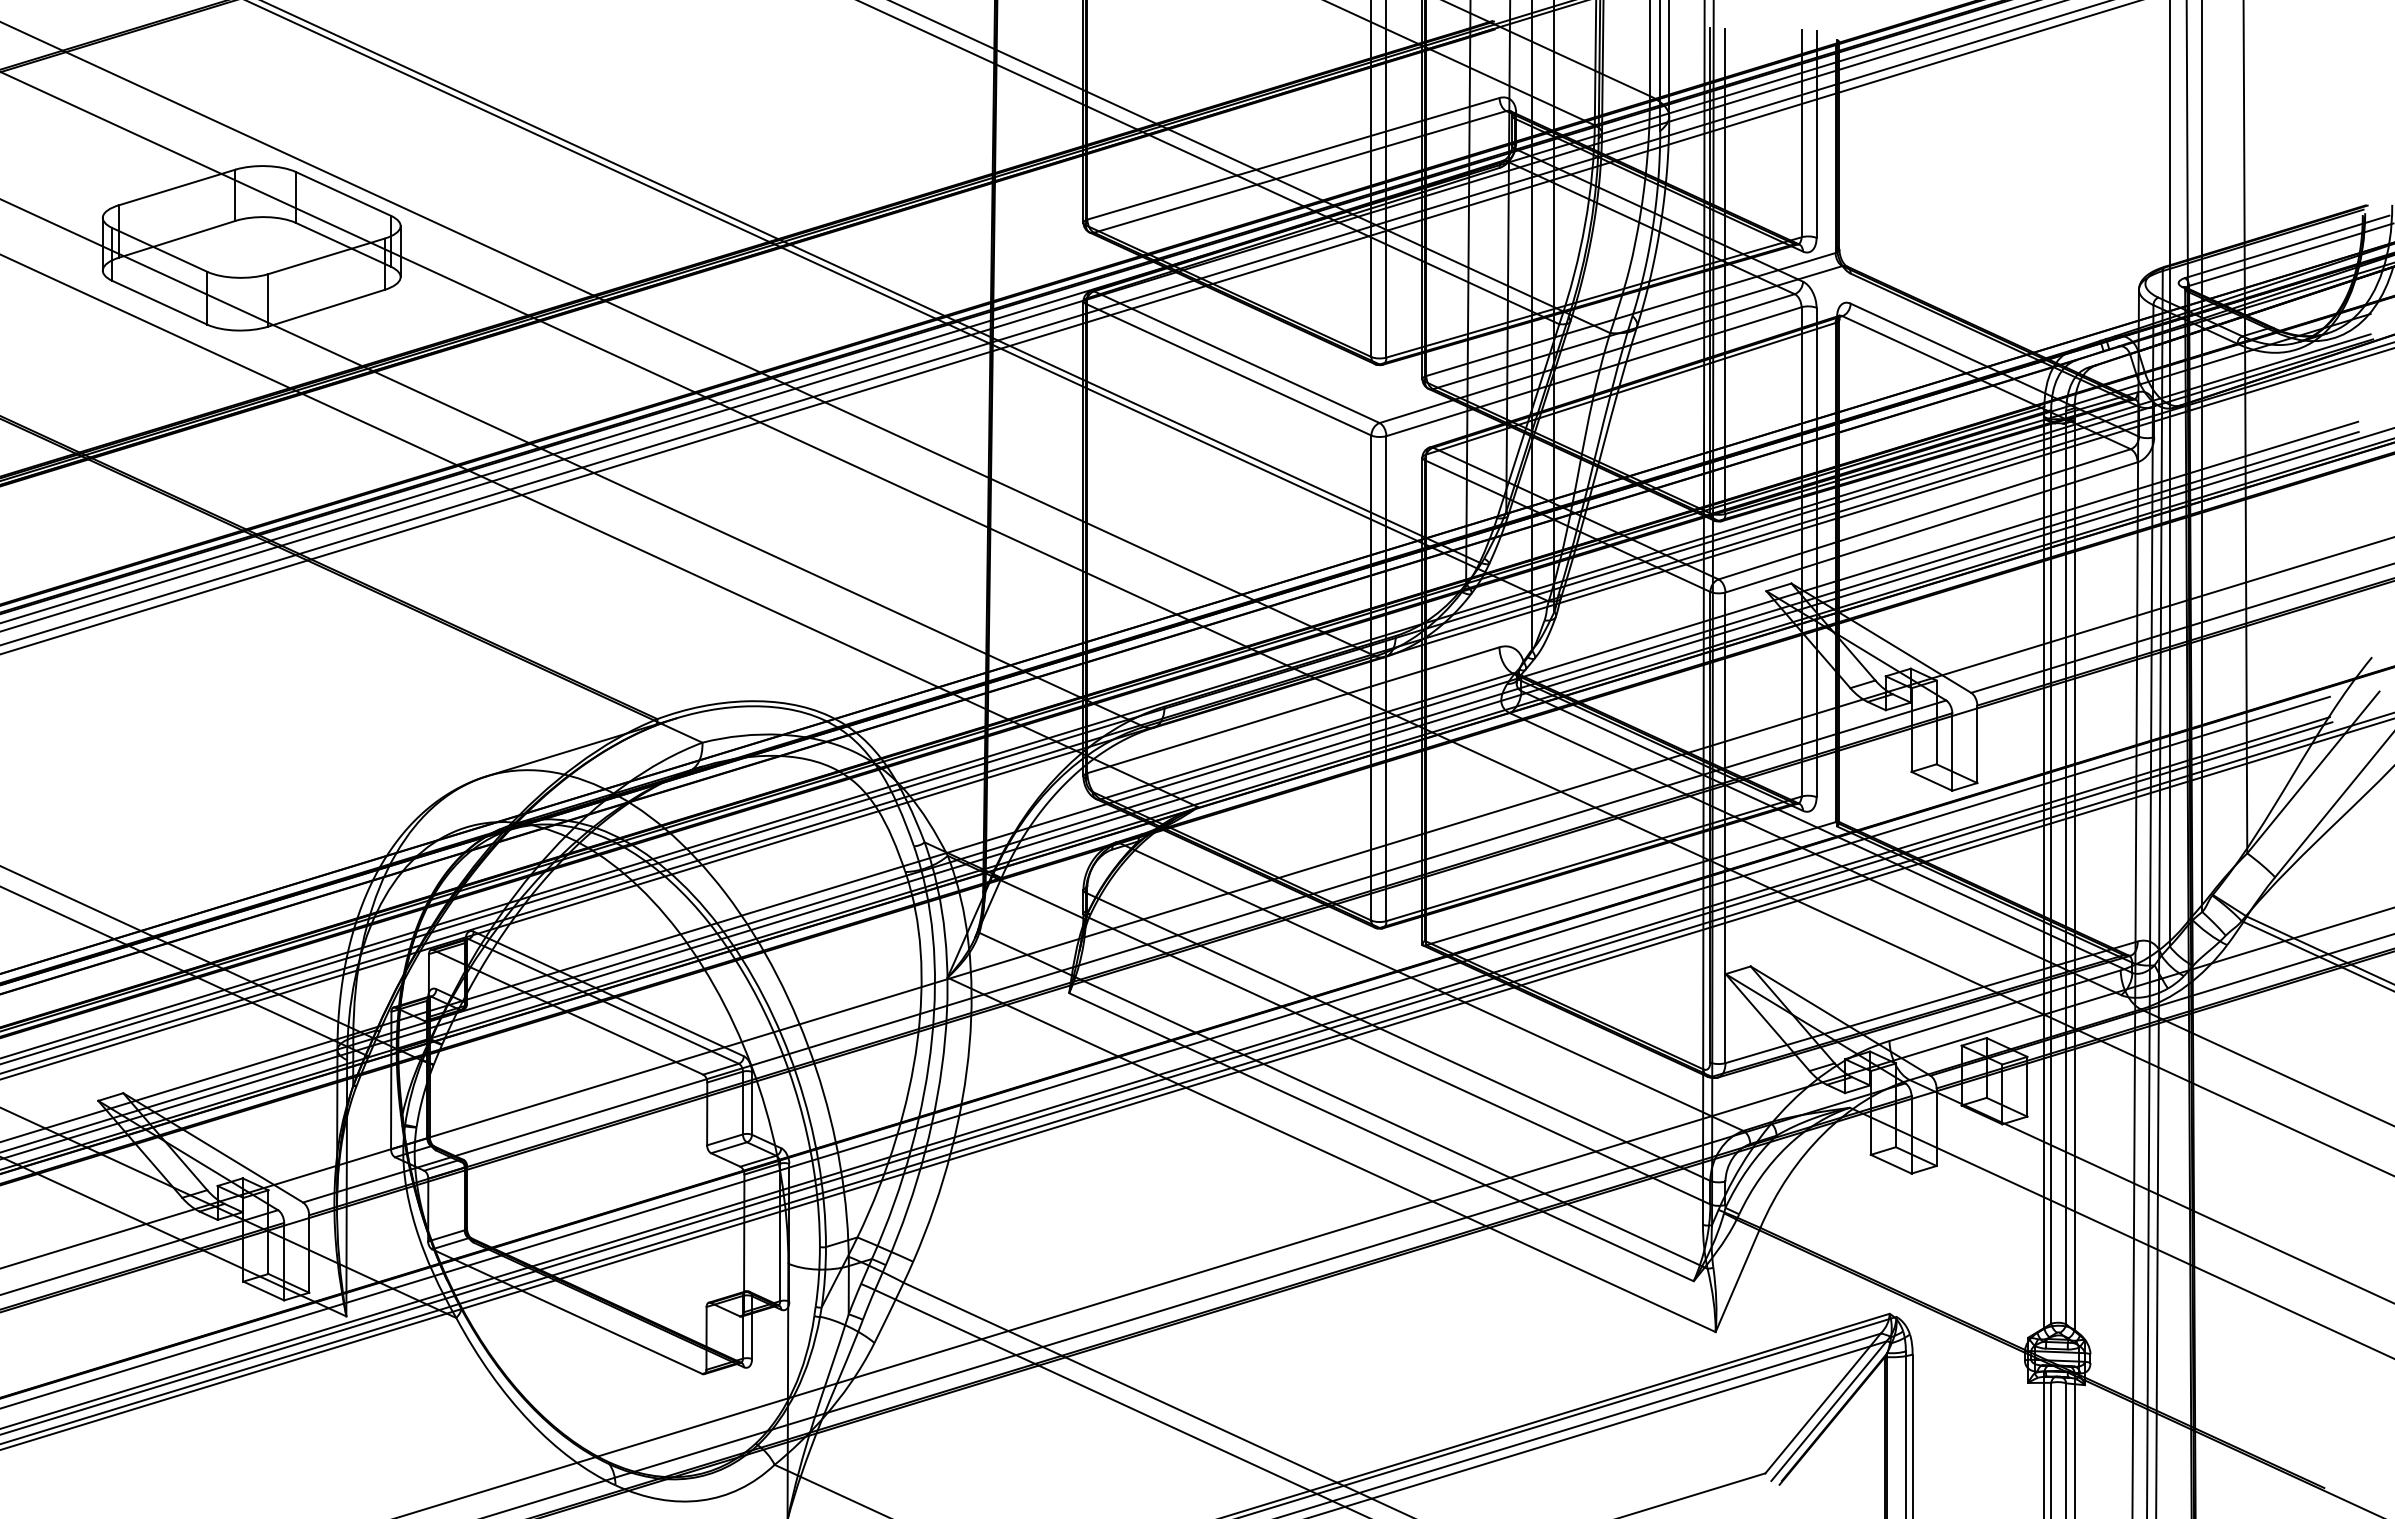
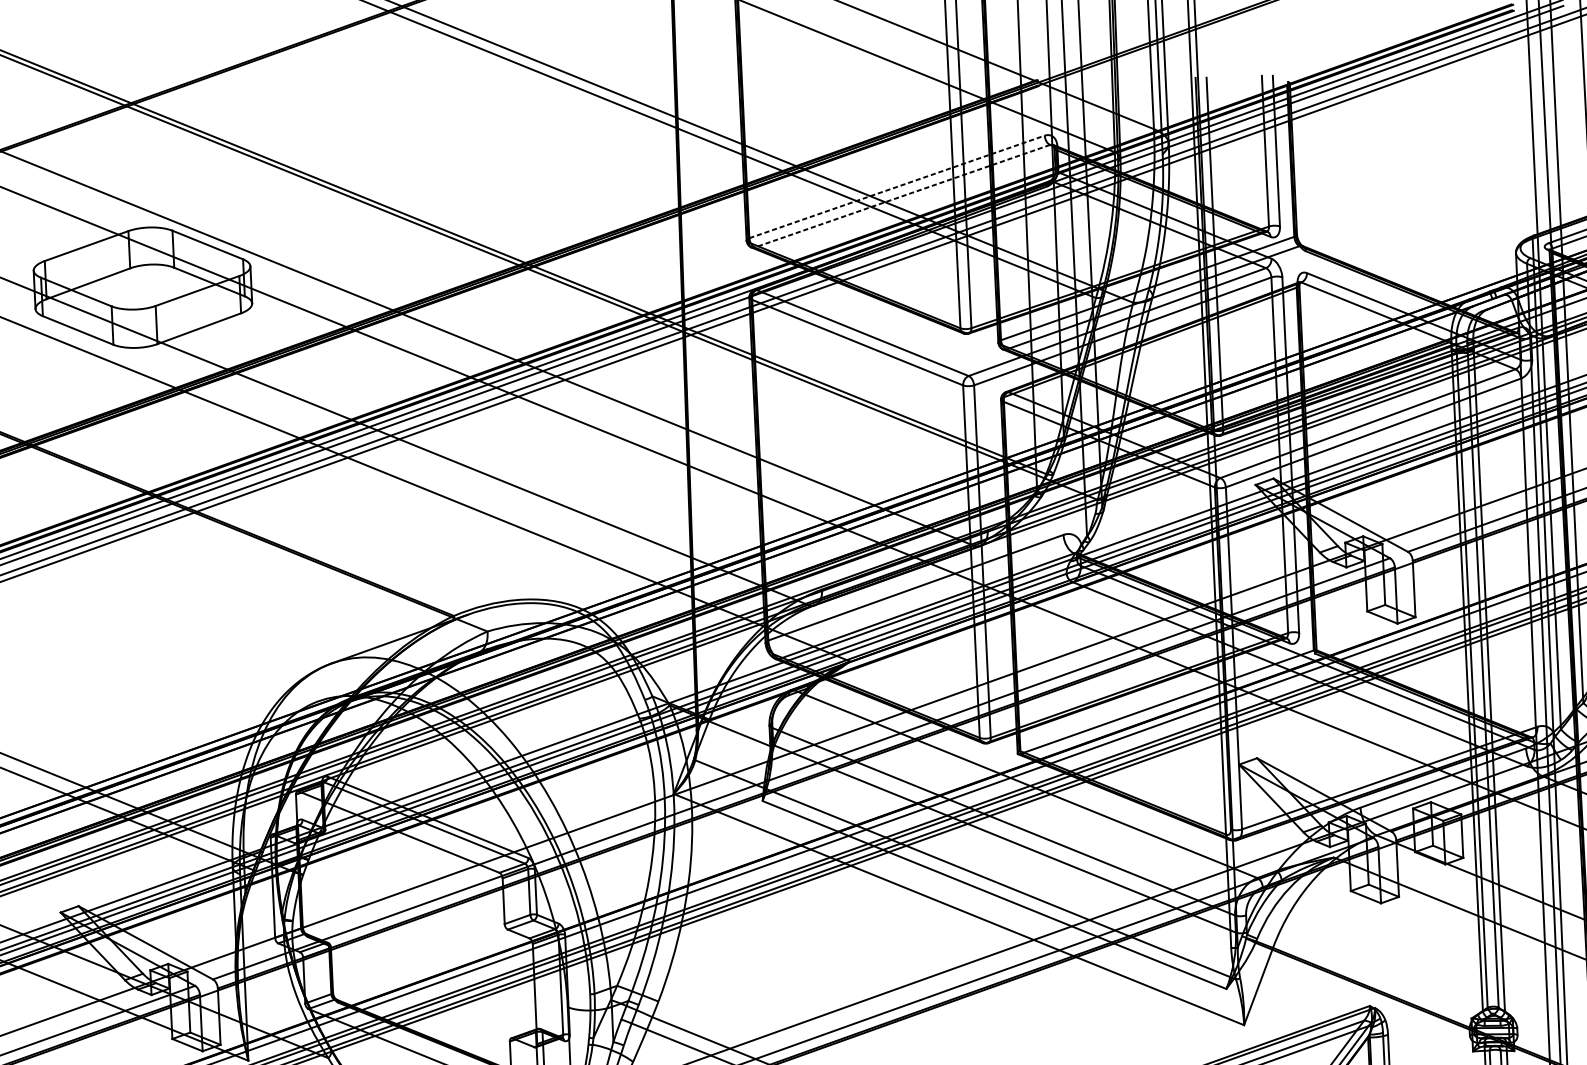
line: (1293, 158) -> (897, 186), solid -> dashed
line: (1300, 171) -> (902, 195), solid -> dashed

